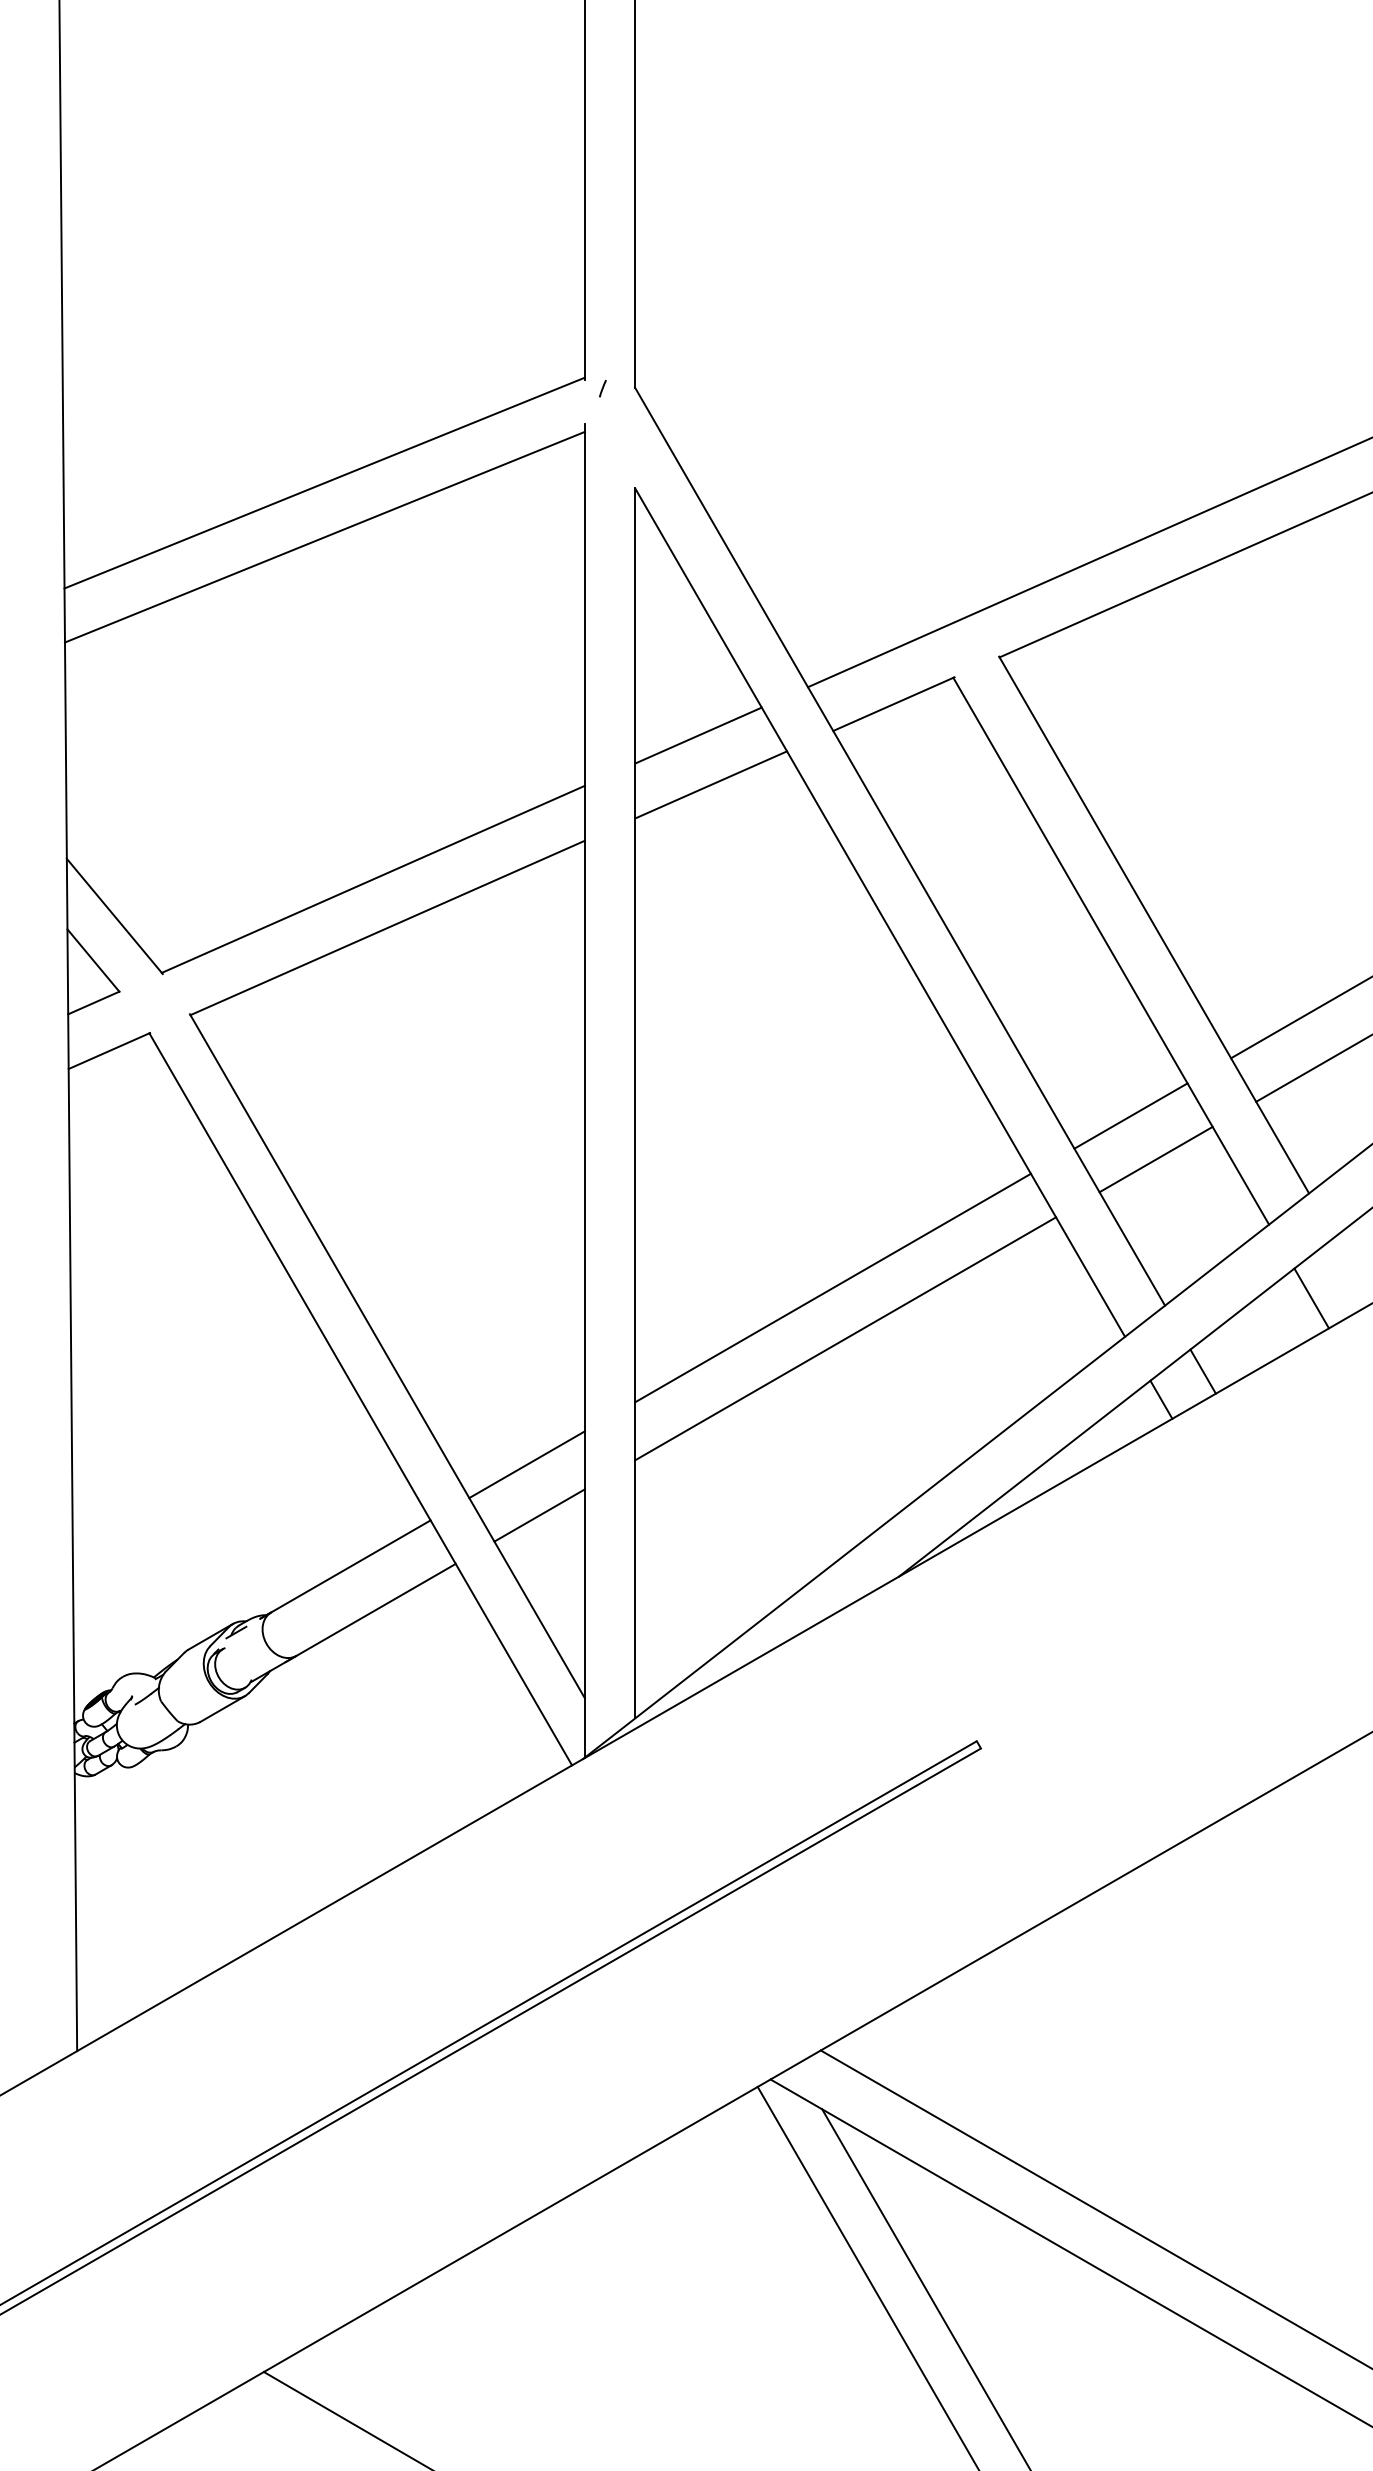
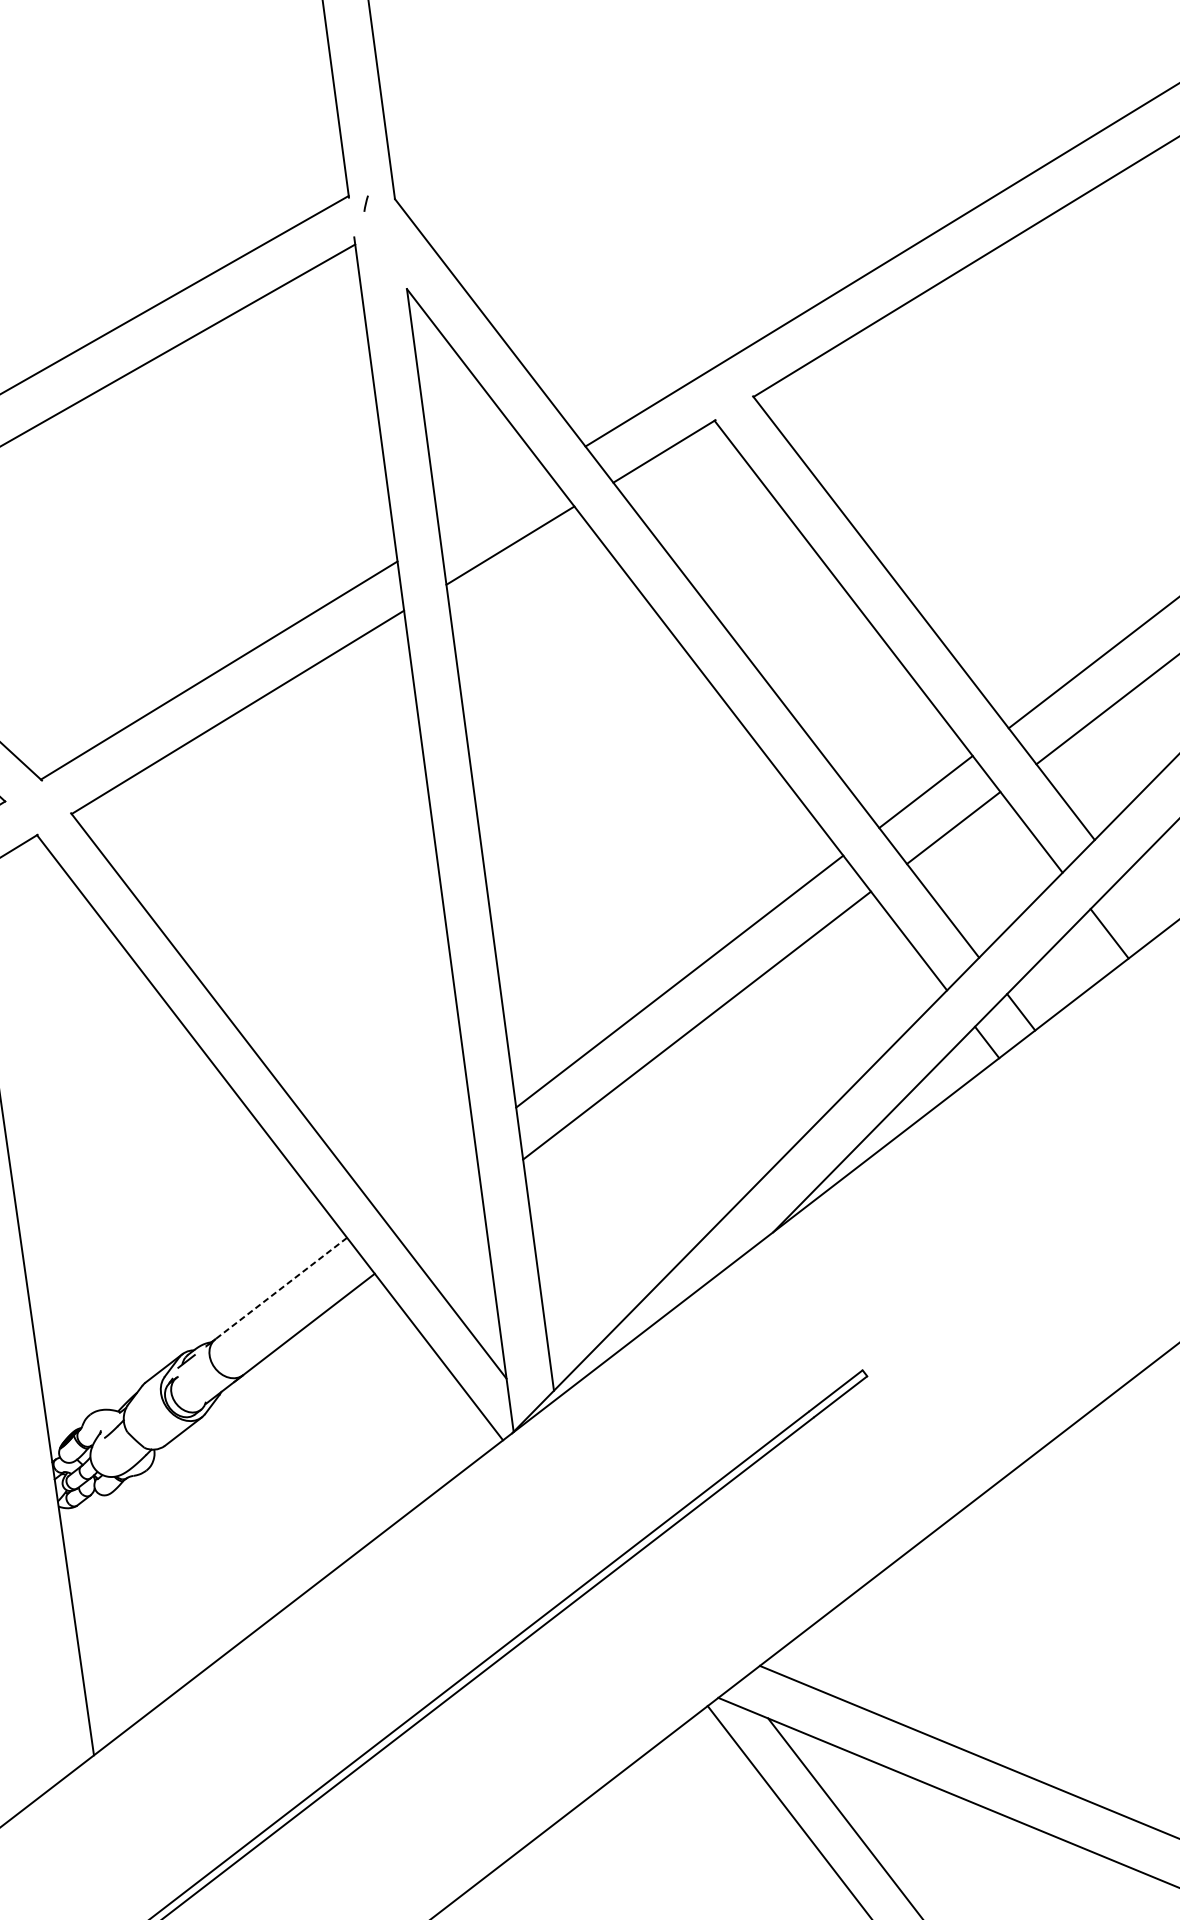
line: (698, 735) -> (493, 502), removed
line: (526, 1464) -> (426, 1176), removed
line: (539, 1515) -> (444, 1220), removed
line: (345, 1569) -> (276, 1291), solid -> dashed

